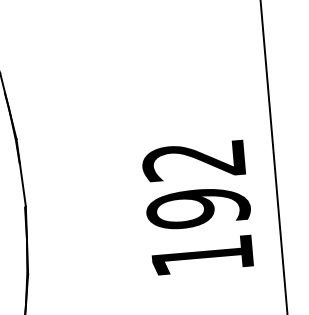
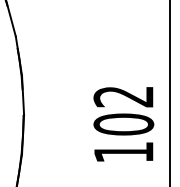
text: (197, 208) -> (123, 124), 192 -> 102

